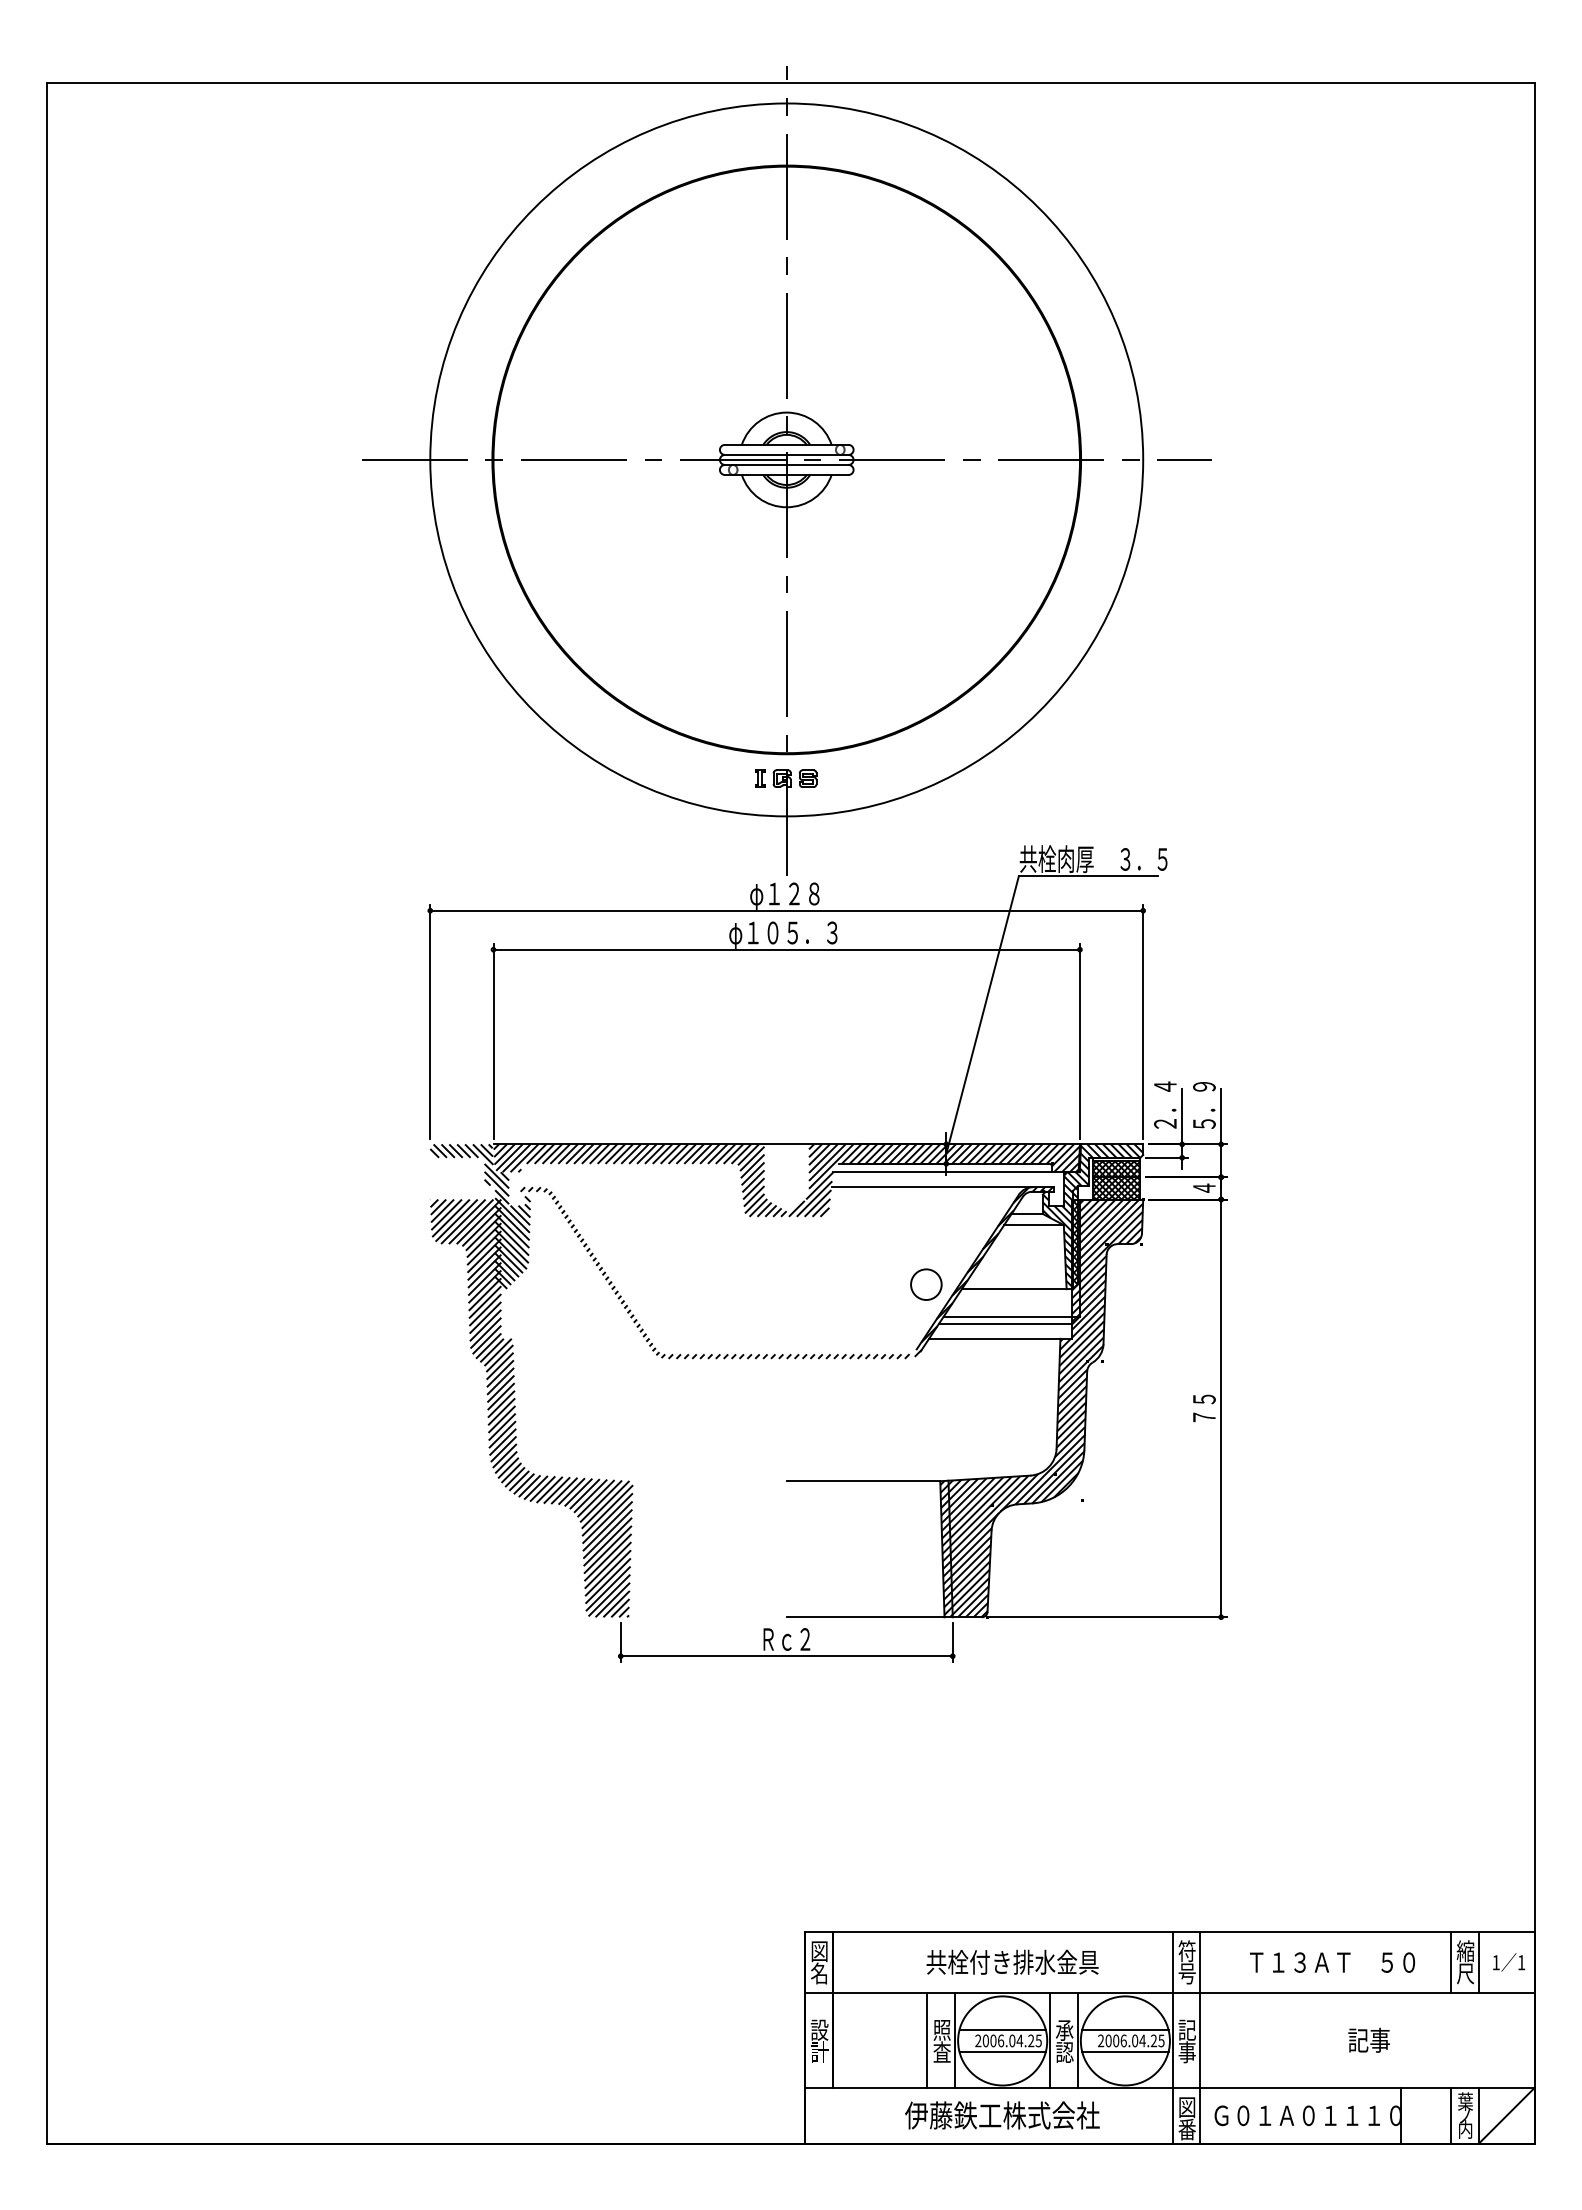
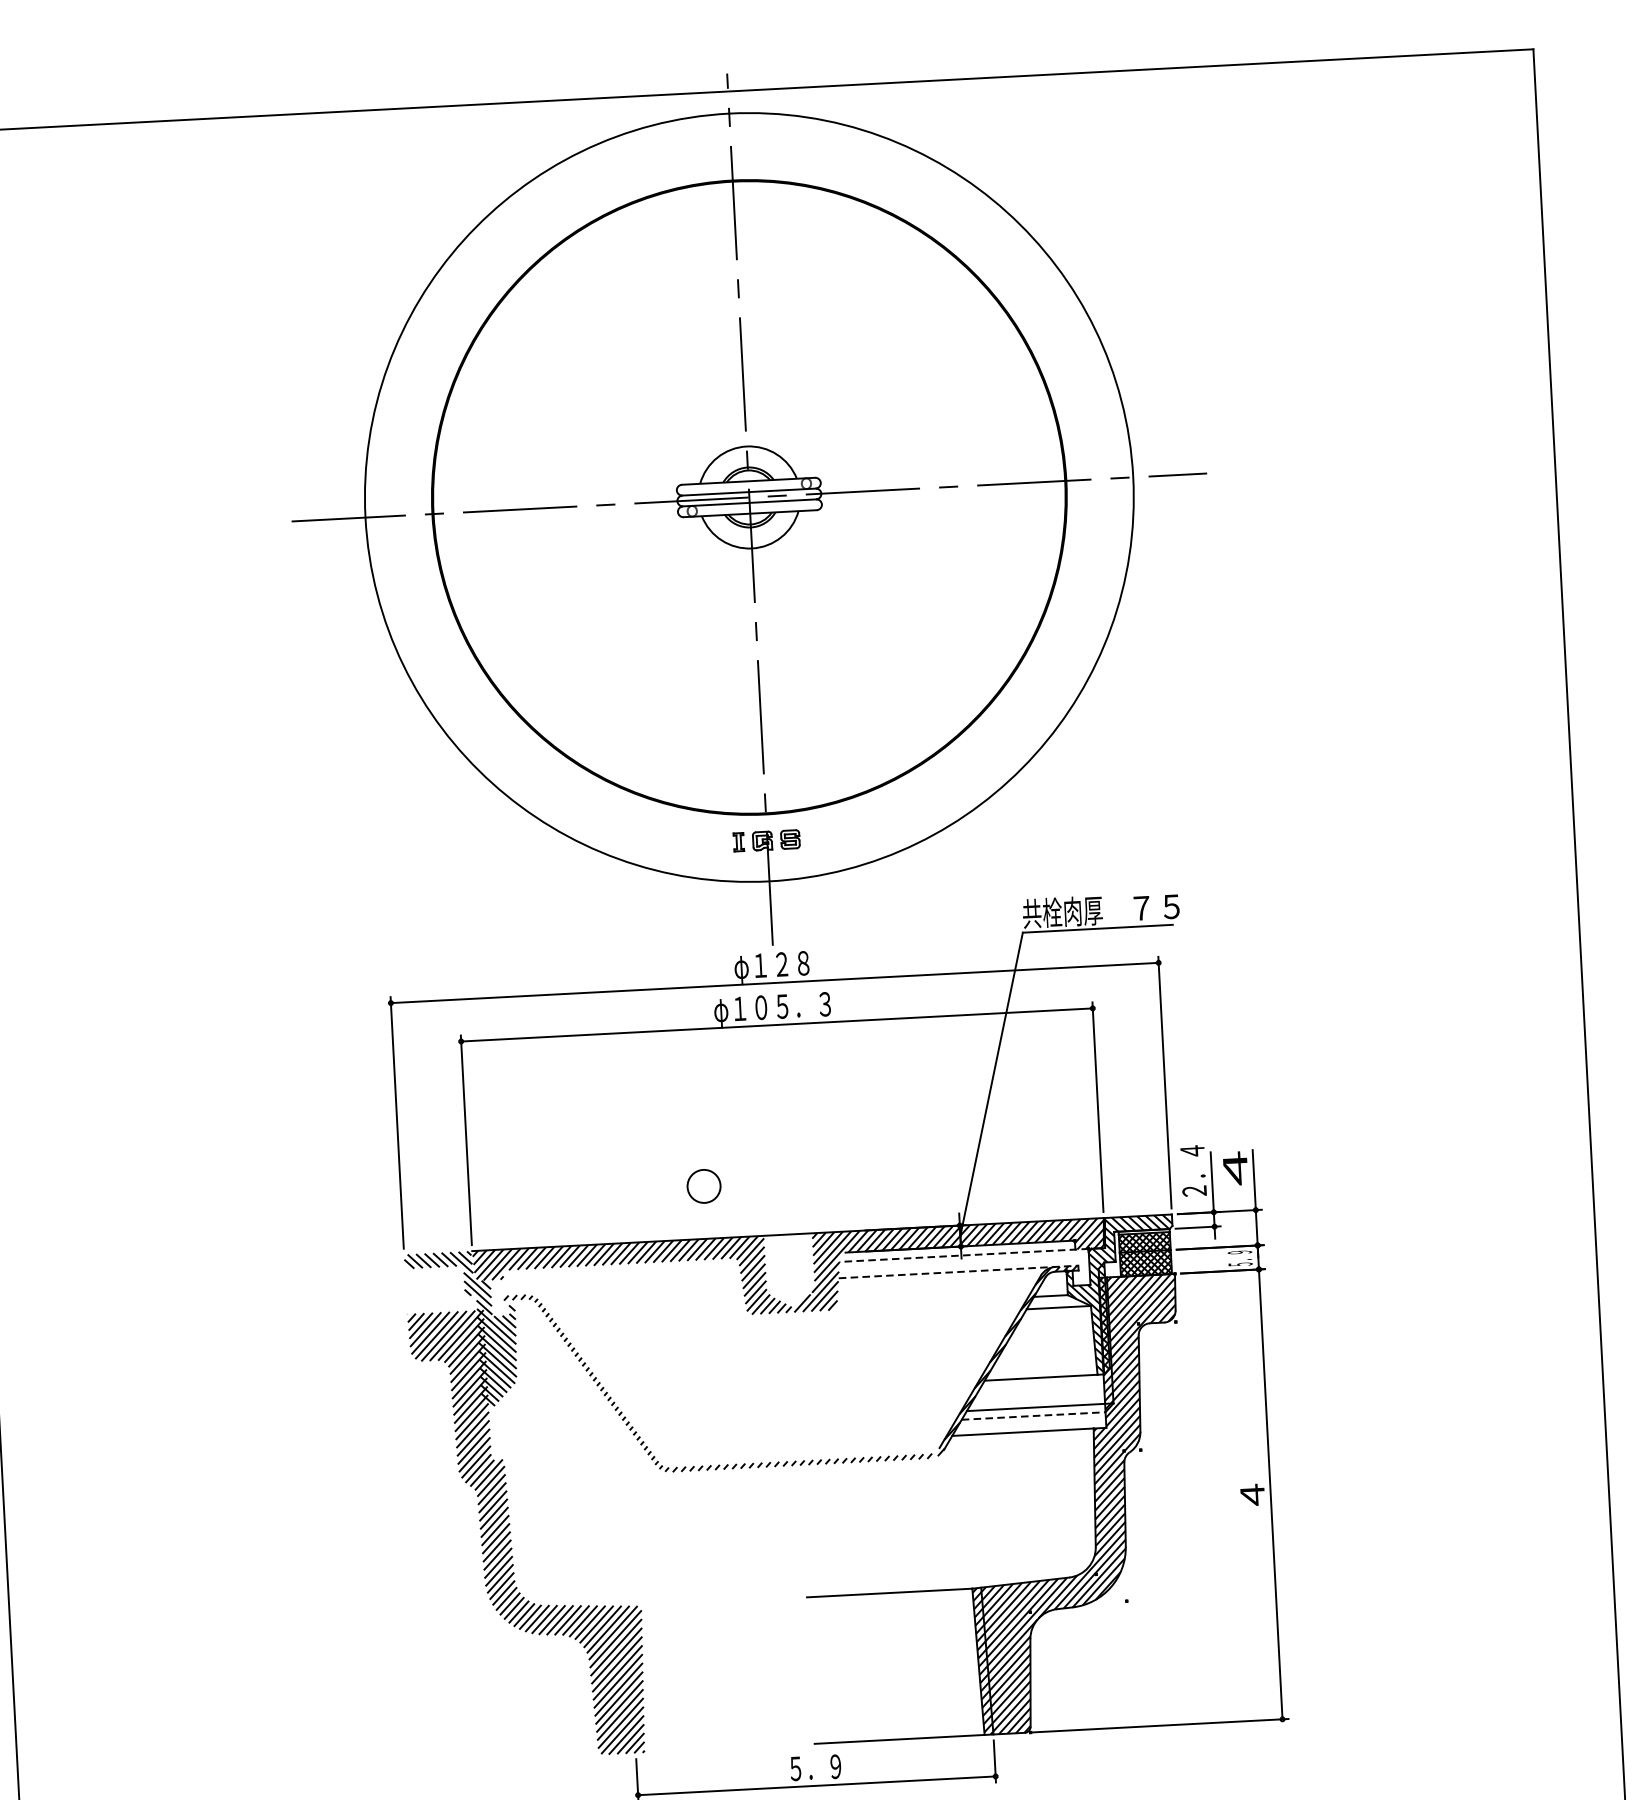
text: (1143, 859) -> (1156, 907), ３．５ -> ７５
text: (1204, 1105) -> (1235, 1169), ５．９ -> ４
line: (954, 1172) -> (970, 1255), solid -> dashed
line: (943, 1187) -> (959, 1272), solid -> dashed
text: (1204, 1188) -> (1240, 1258), ４ -> ５．９
circle: (926, 1284) -> (704, 1186), moved
line: (1005, 1324) -> (1033, 1416), solid -> dashed
text: (1204, 1408) -> (1252, 1495), ７５ -> ４
text: (786, 1639) -> (815, 1767), Ｒｃ２ -> ５．９

